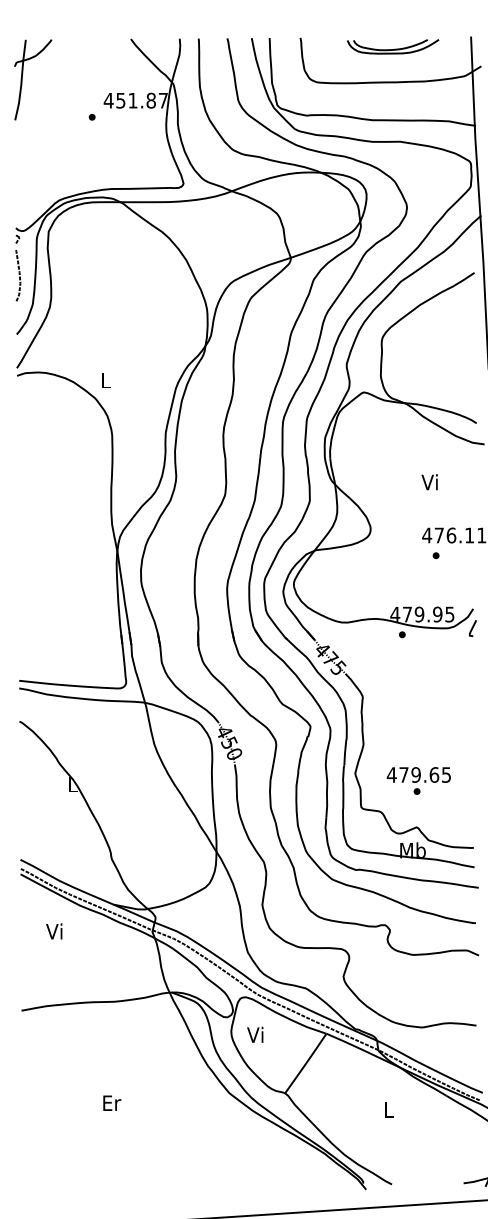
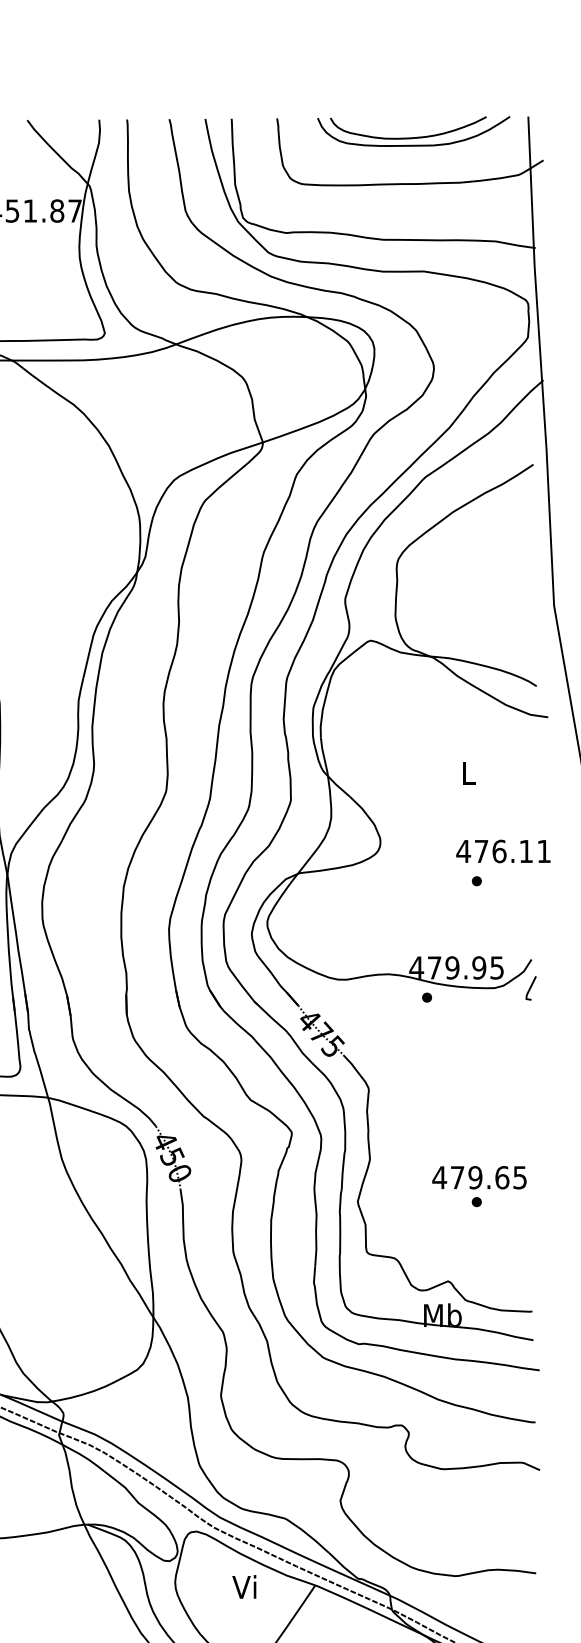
part: (392, 46) -> (412, 131), size x1.43
text: (429, 482) -> (467, 773), Vi -> L
text: (418, 780) -> (478, 1185), moved
text: (255, 1034) -> (244, 1586), moved

